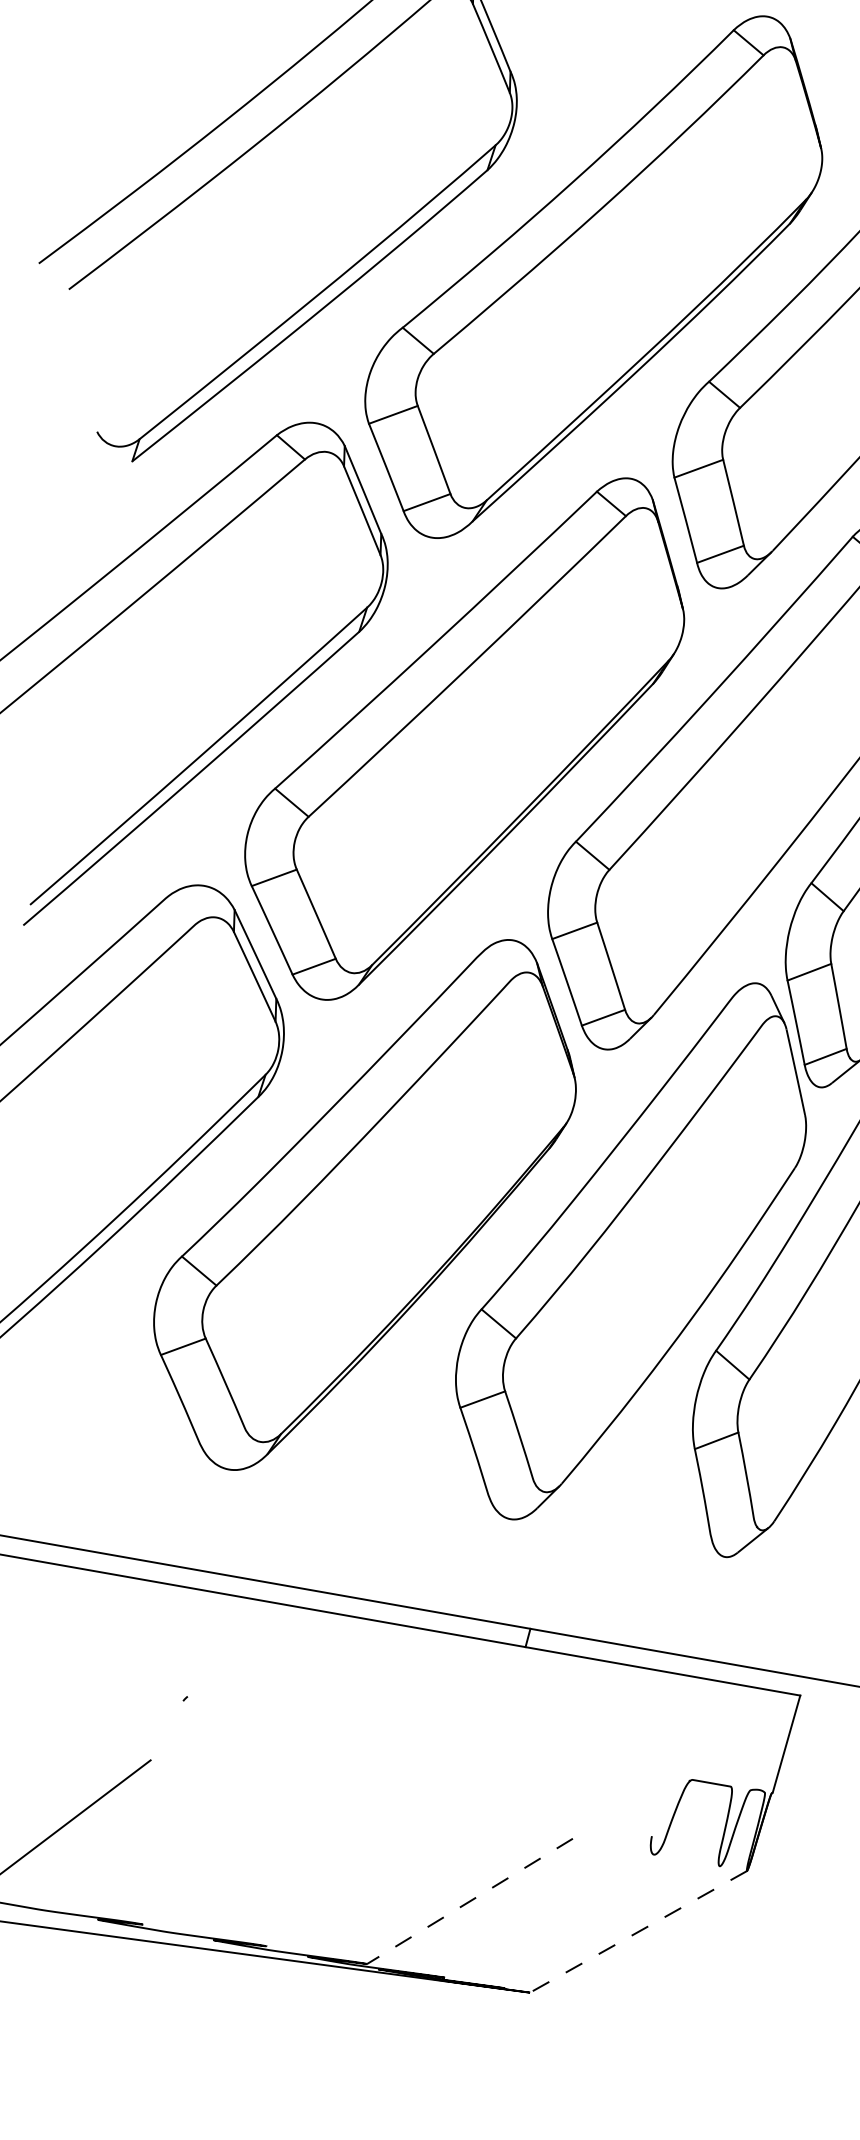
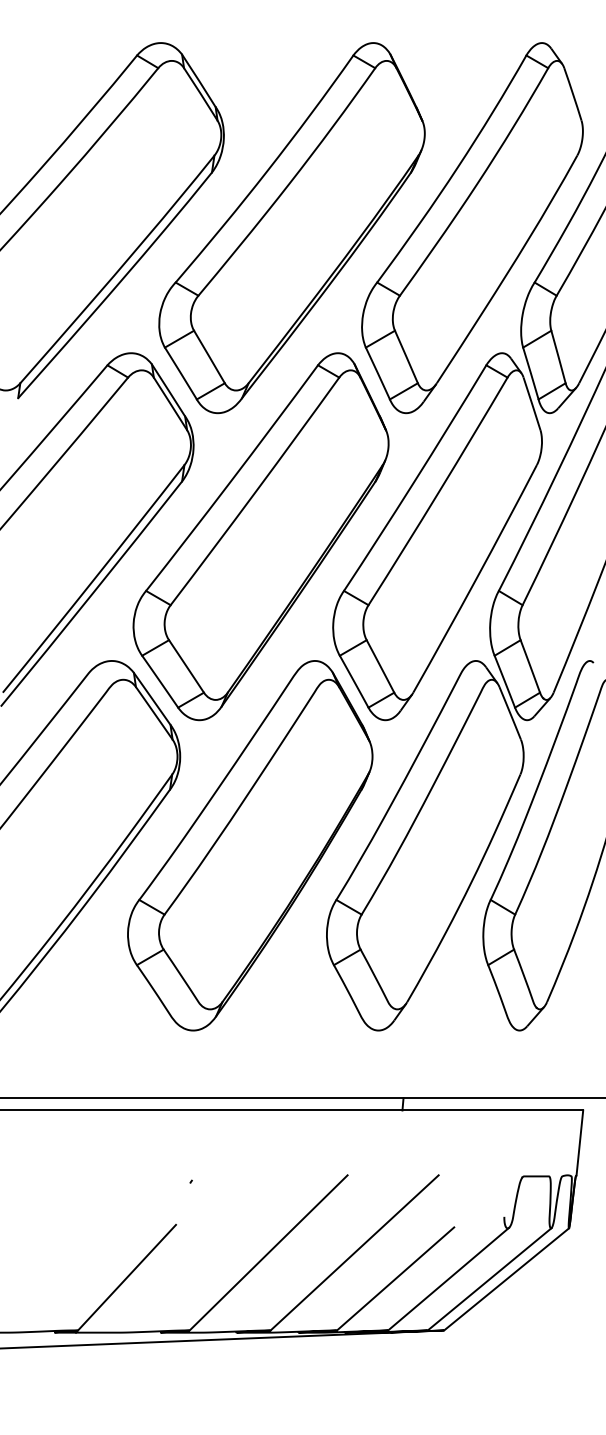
line: (283, 1827) -> (268, 1252), added
line: (414, 1850) -> (354, 1252), added
line: (469, 1902) -> (395, 1279), dashed -> solid
line: (550, 1914) -> (448, 1278), added
line: (612, 1927) -> (489, 1279), added
line: (638, 1931) -> (506, 1279), dashed -> solid

